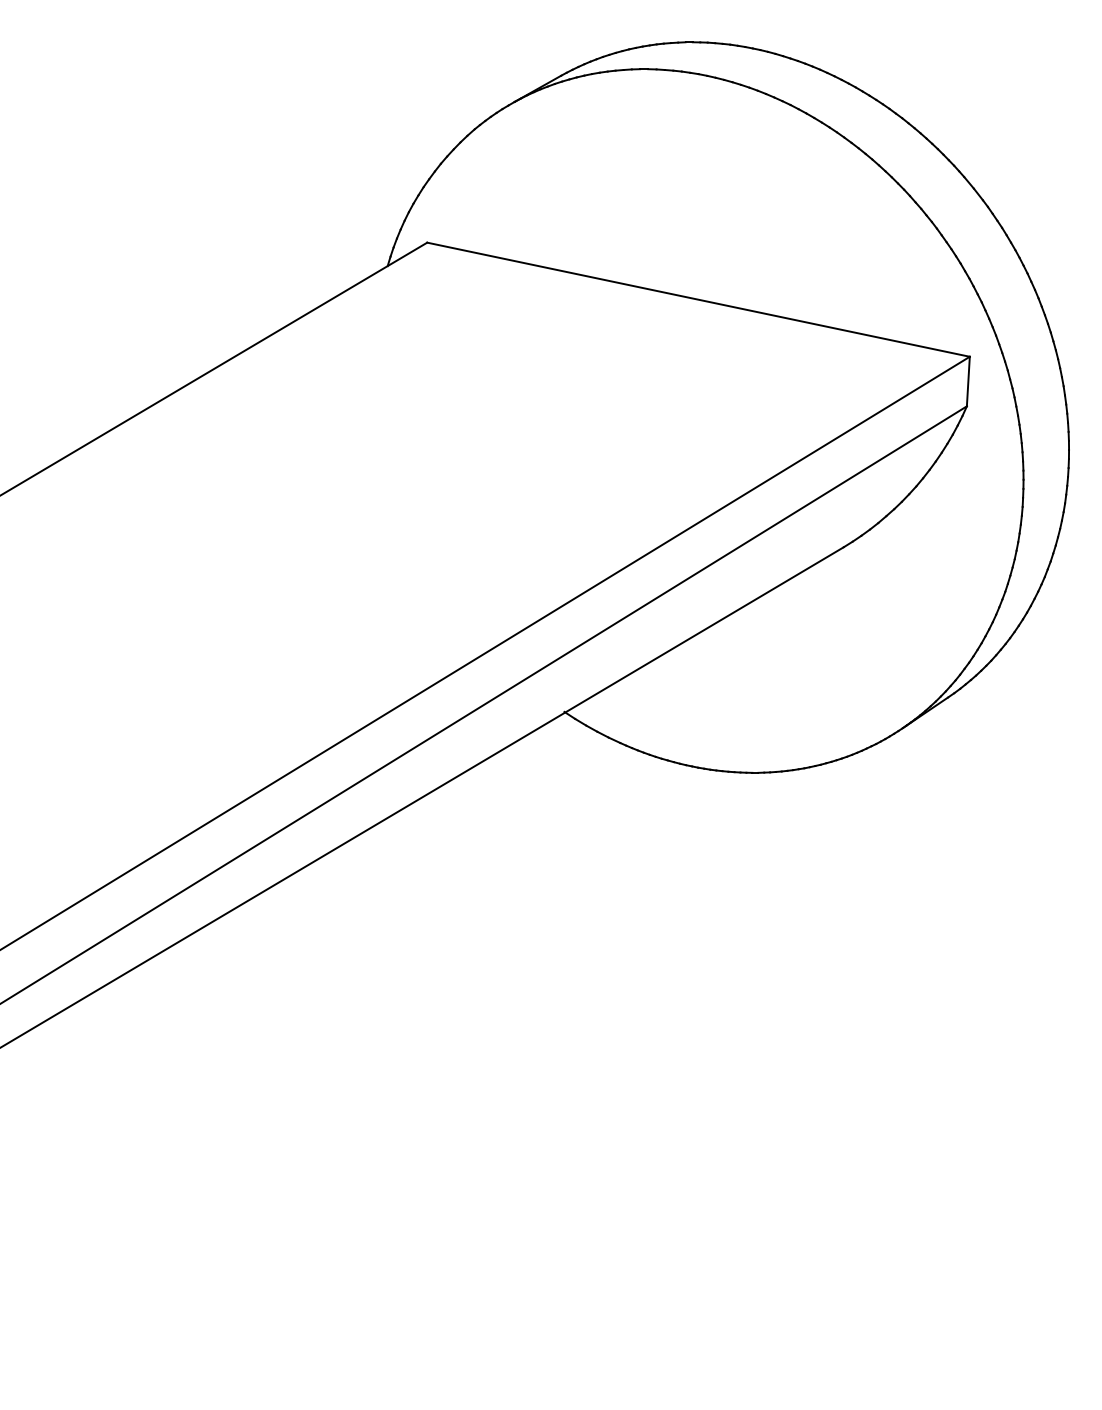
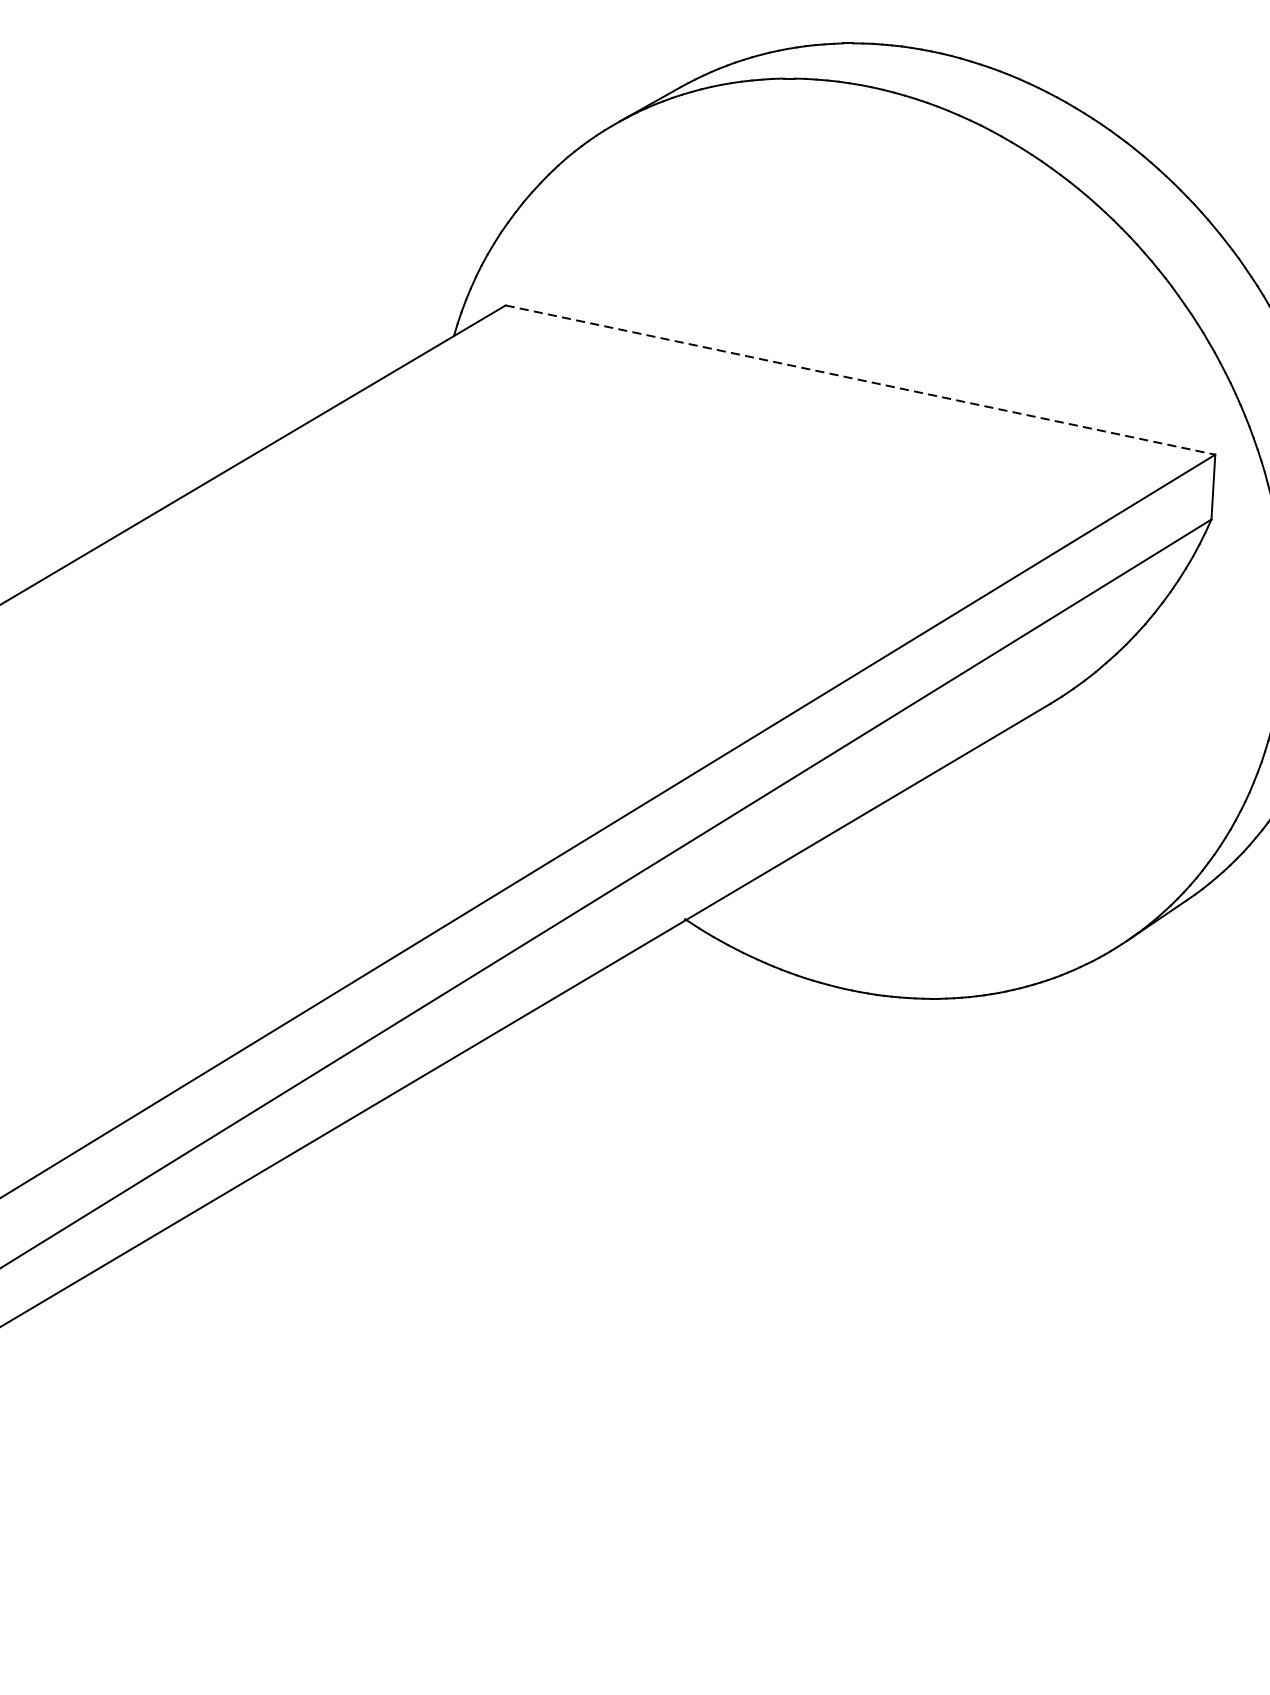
line: (699, 299) -> (861, 379), solid -> dashed

